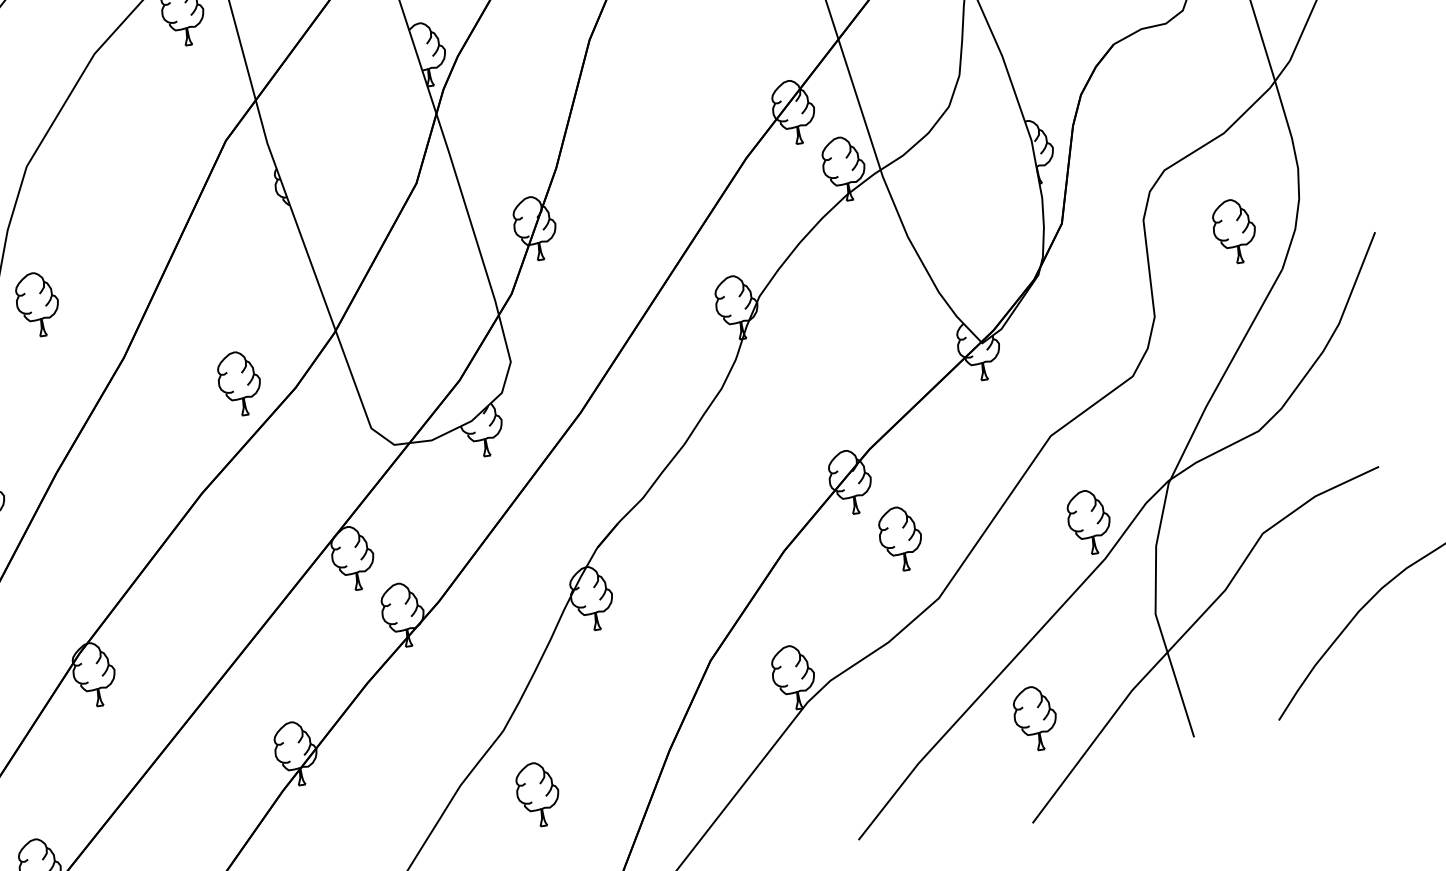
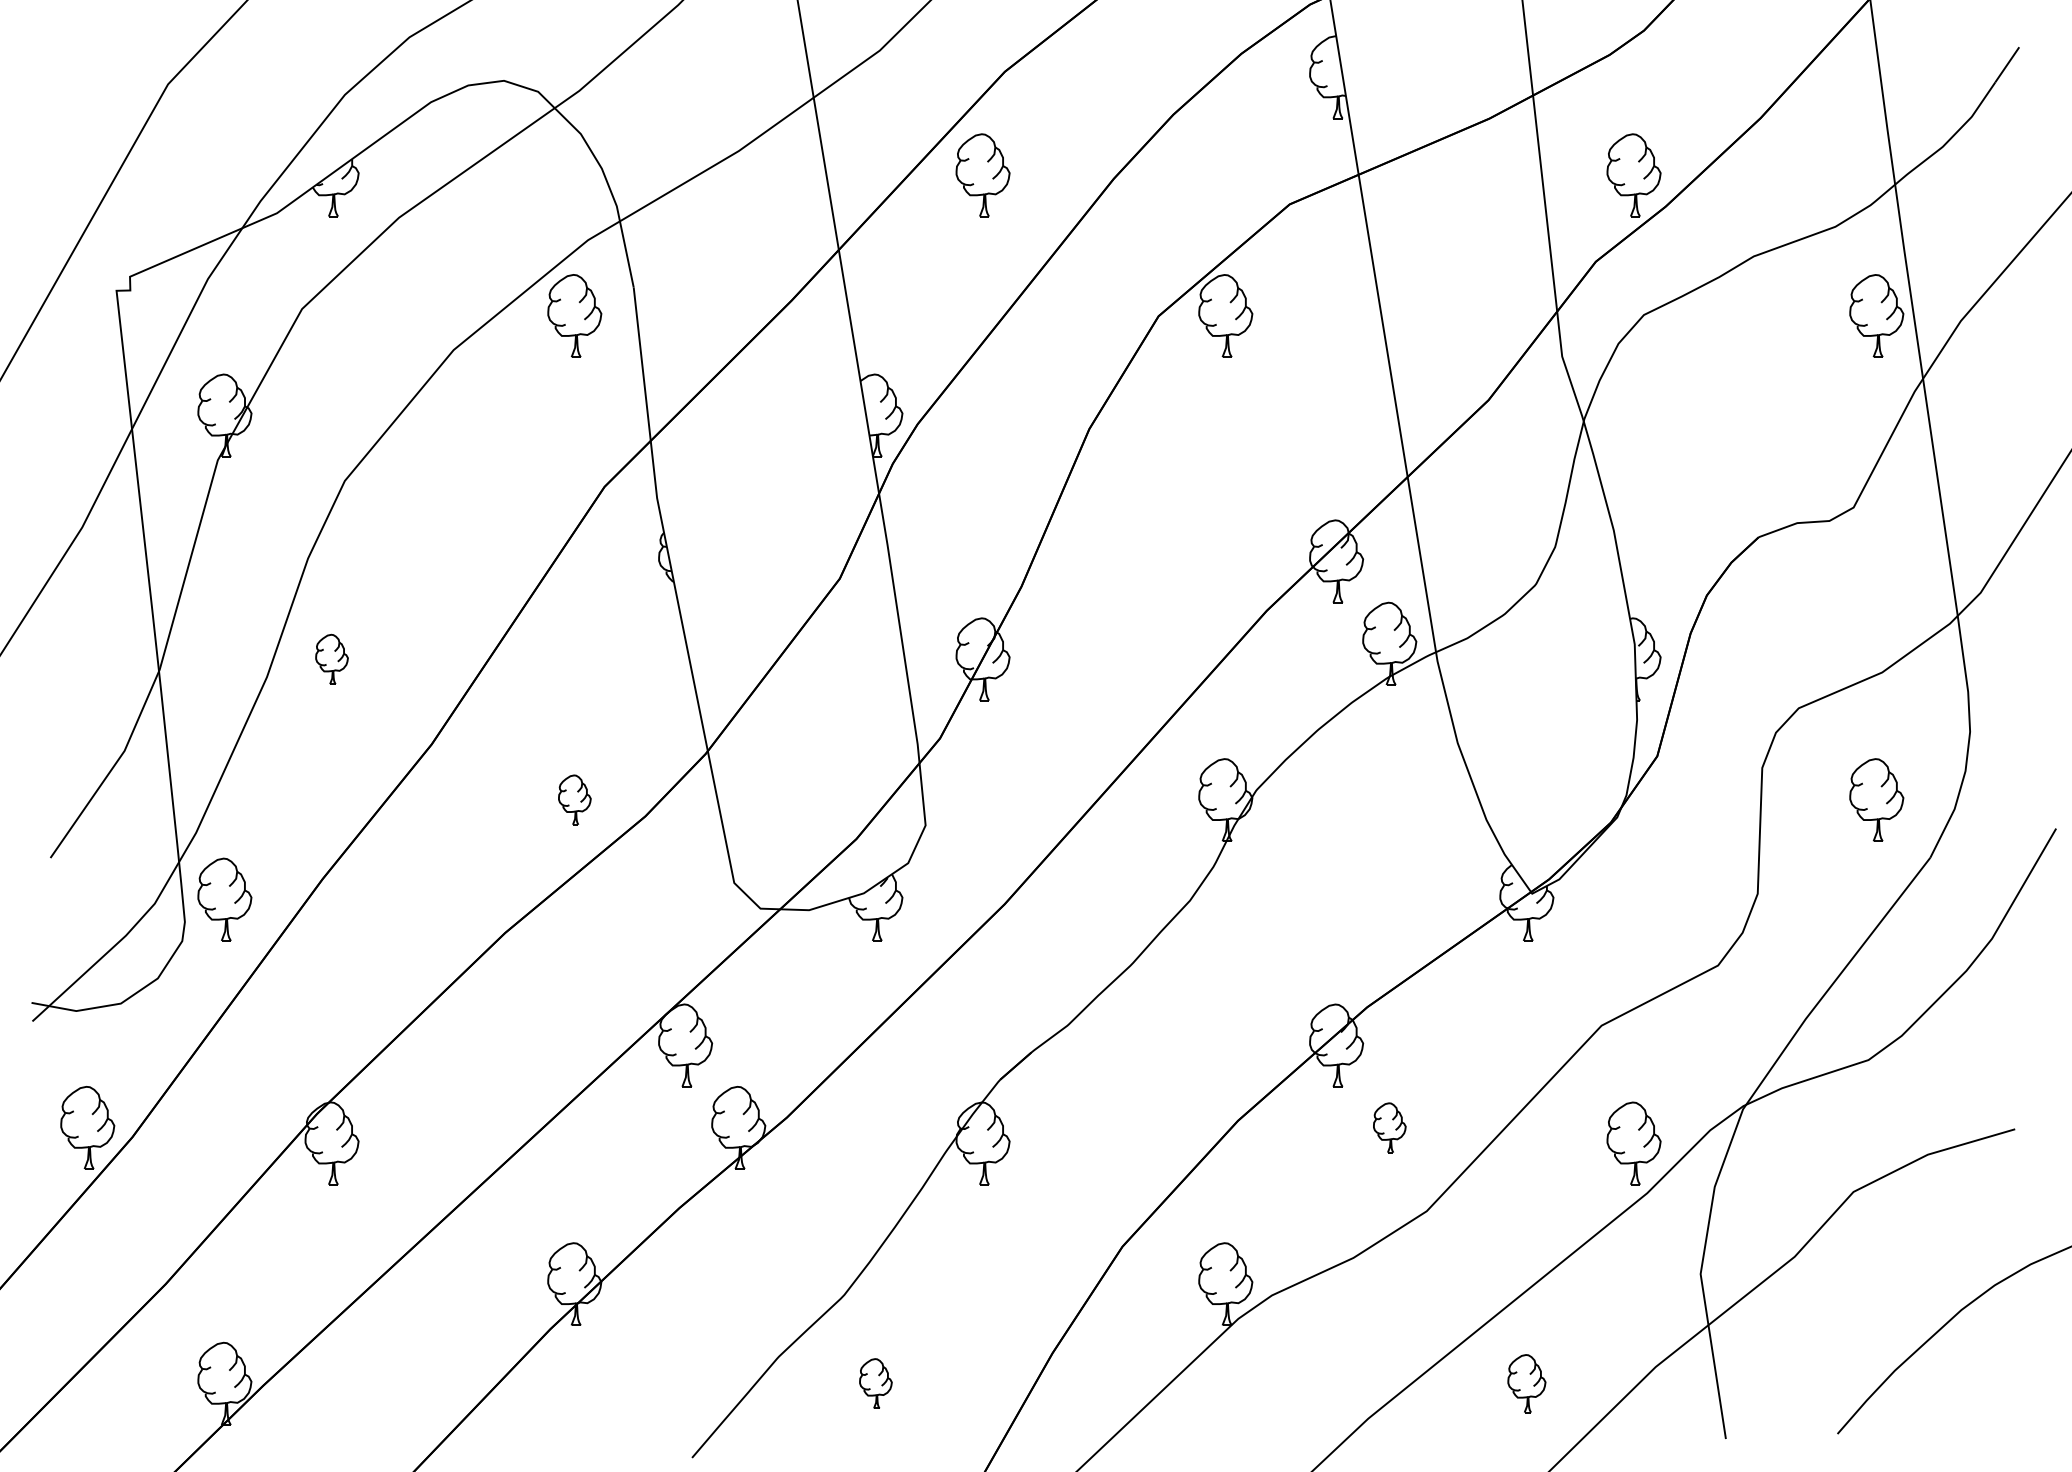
part: (37, 304) -> (331, 659), size x0.6
part: (239, 383) -> (574, 799), size x0.6
part: (900, 538) -> (1389, 1127), size x0.6
part: (1035, 718) -> (1526, 1383), size x0.7
part: (537, 794) -> (875, 1383), size x0.6

